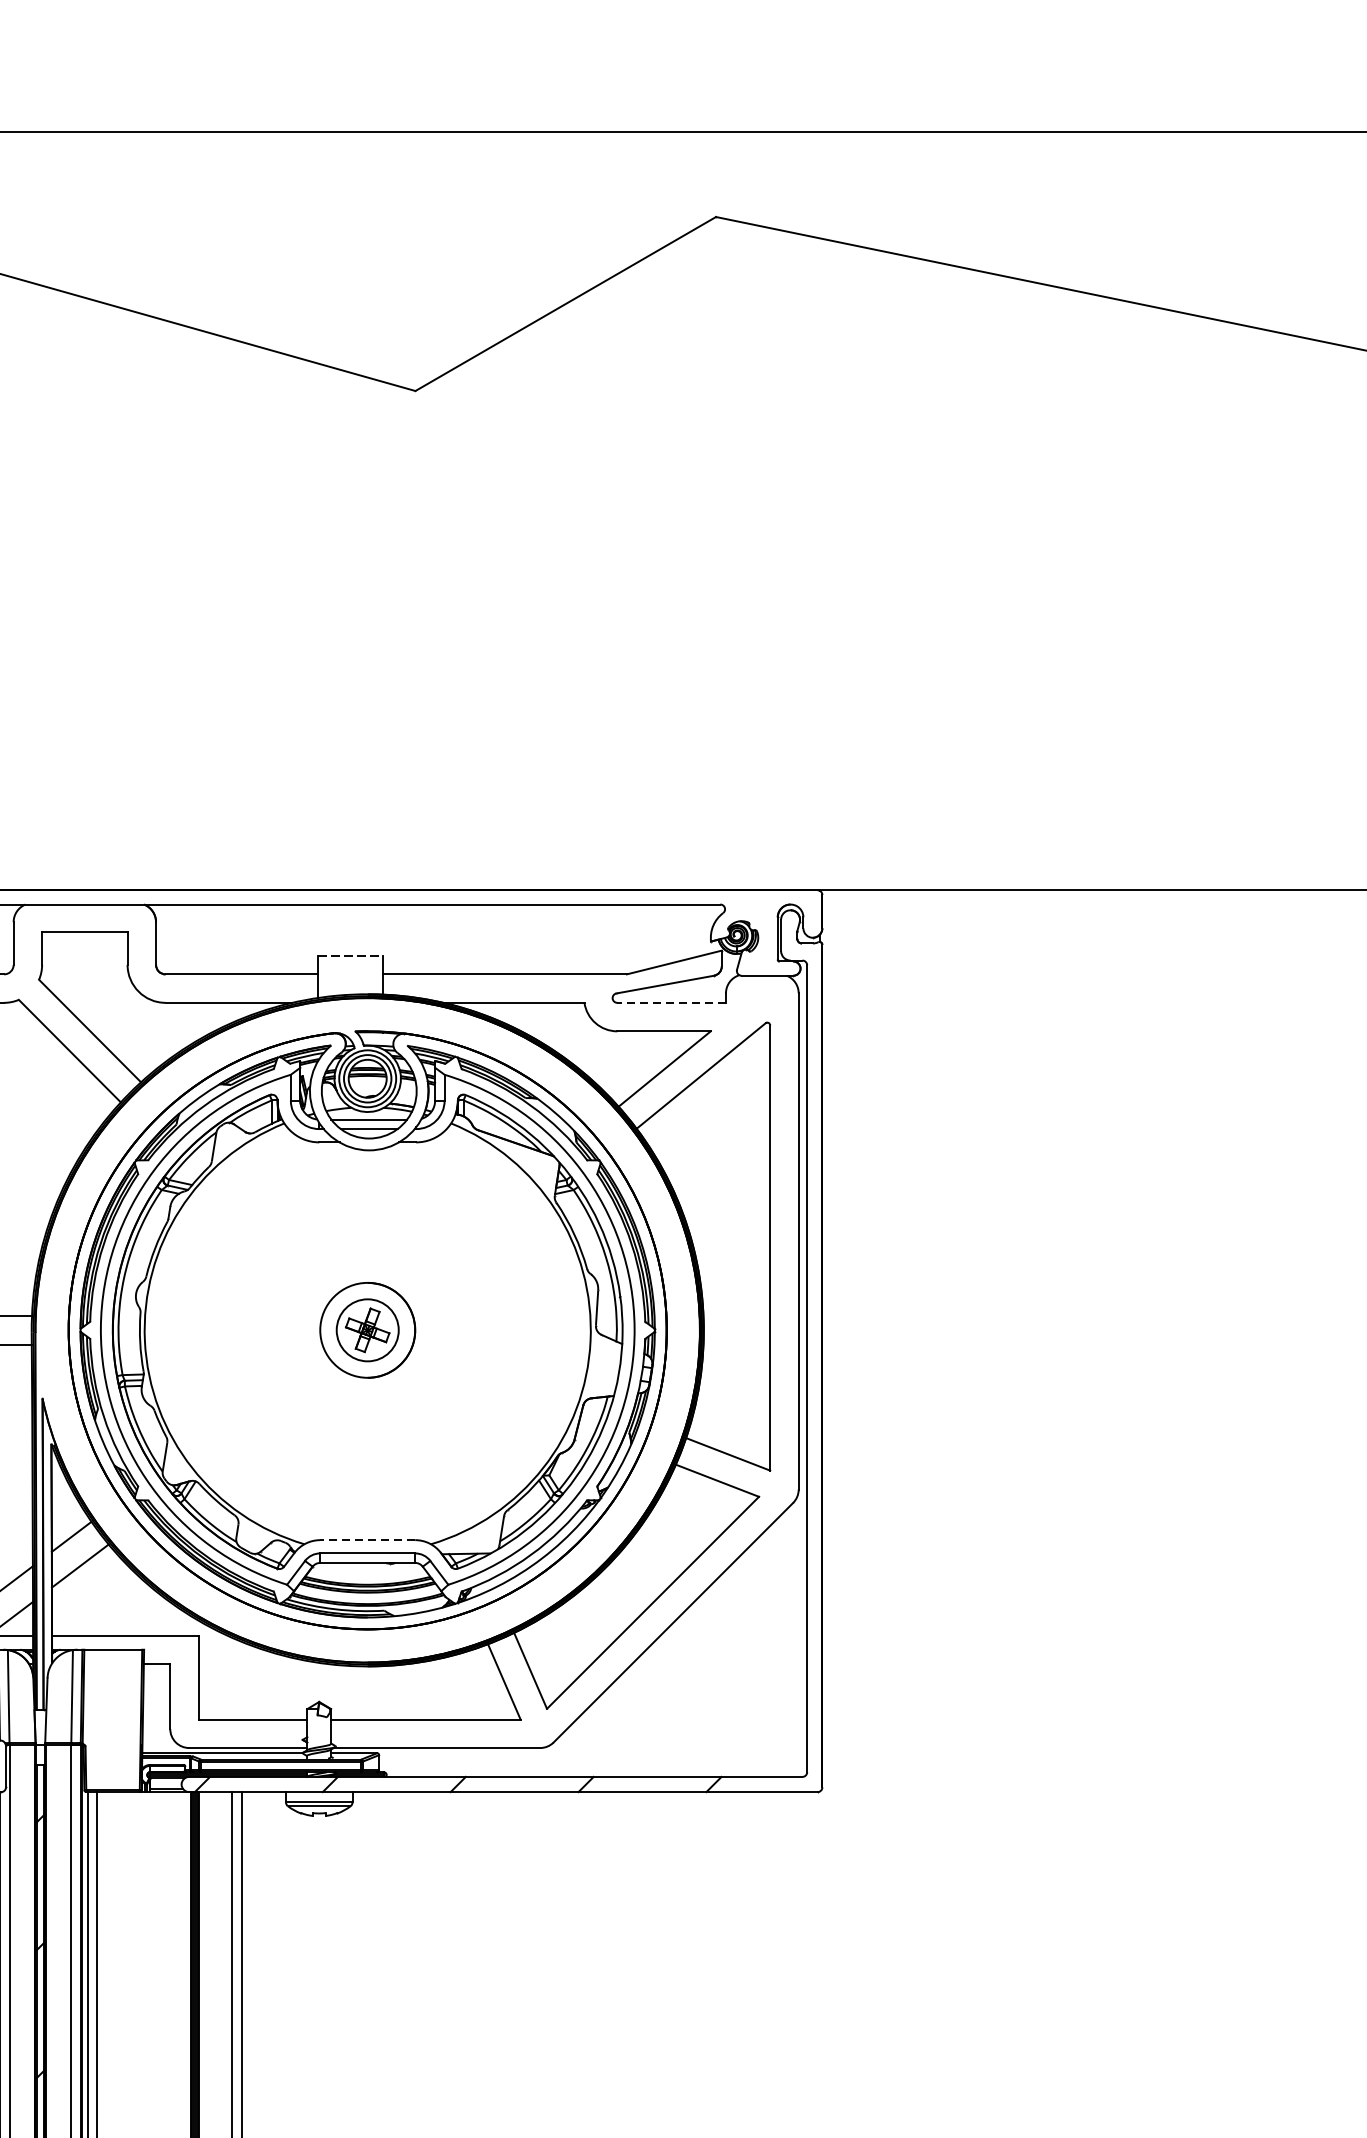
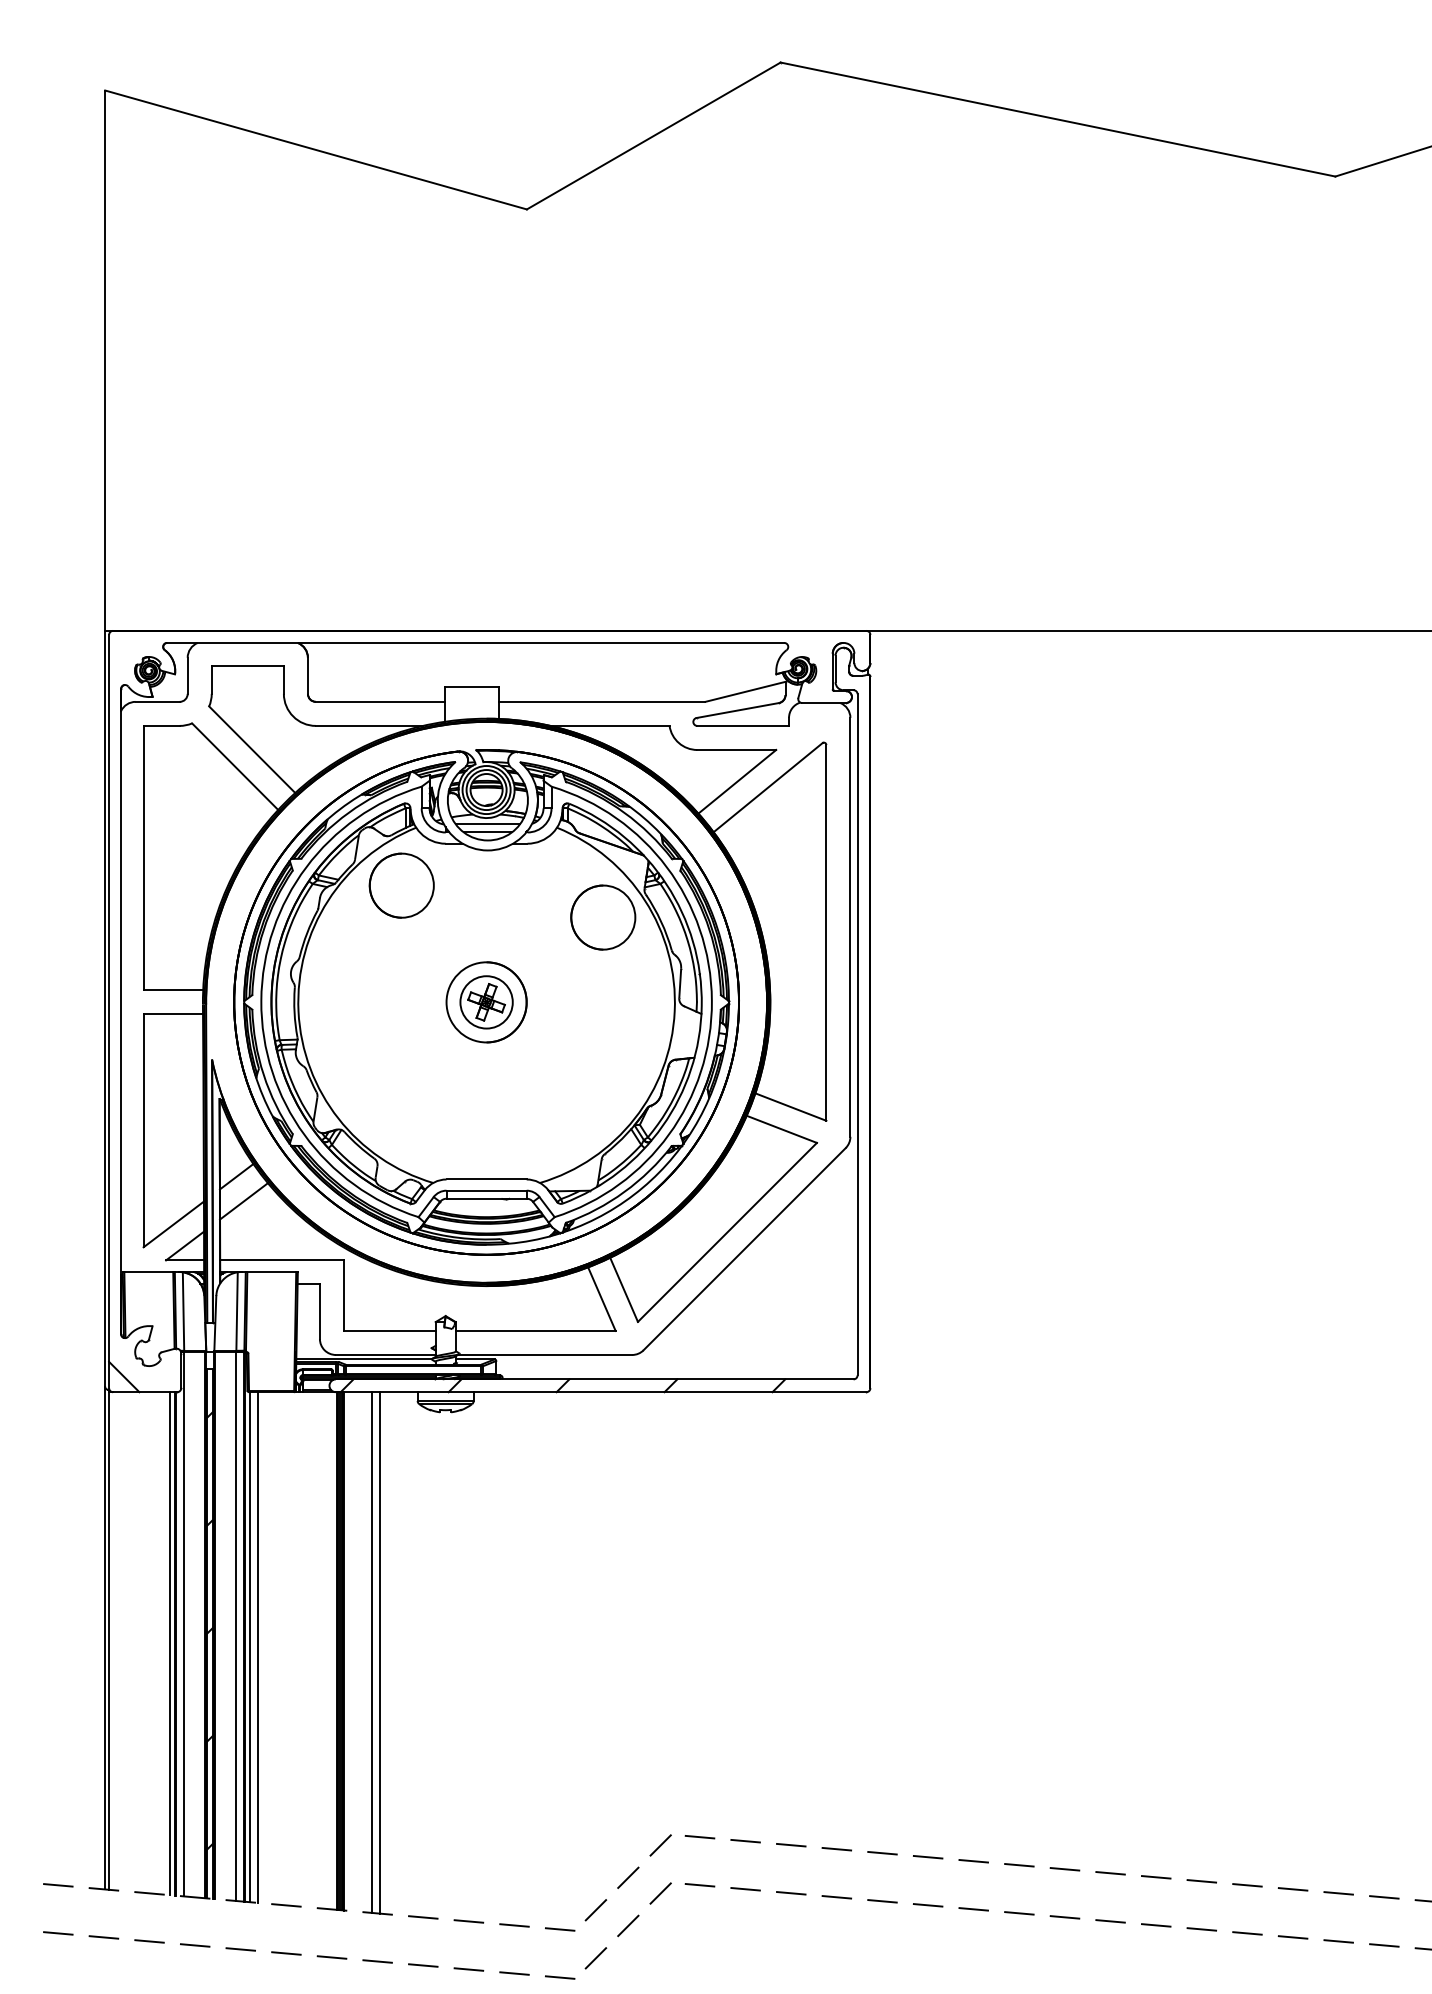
line: (351, 956) -> (472, 686), dashed -> solid
line: (672, 1002) -> (743, 725), dashed -> solid
circle: (266, 1191) -> (401, 885), added
circle: (506, 1229) -> (603, 917), added
line: (367, 1540) -> (486, 1179), dashed -> solid

